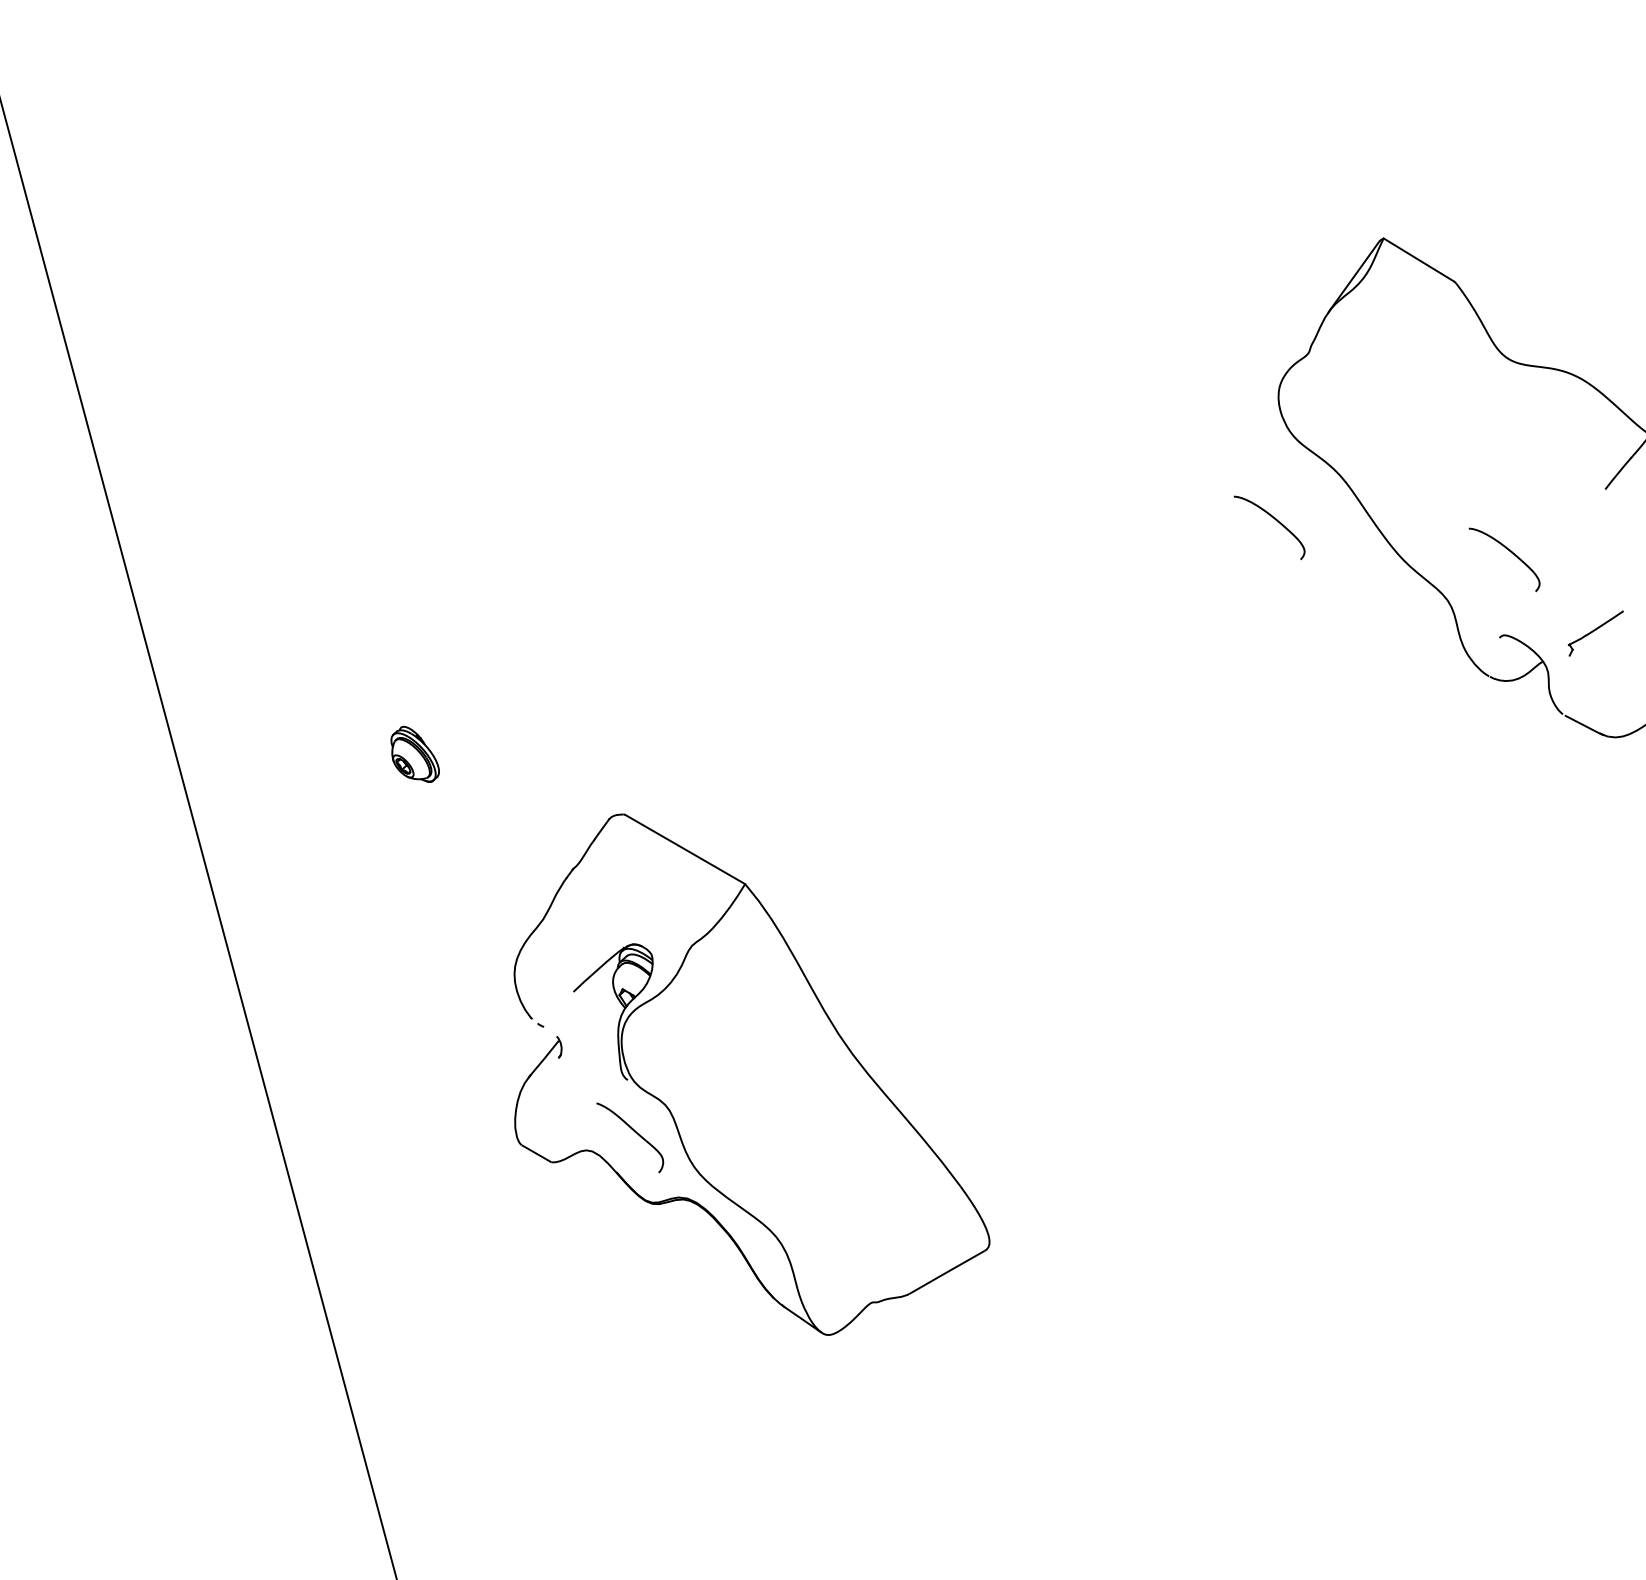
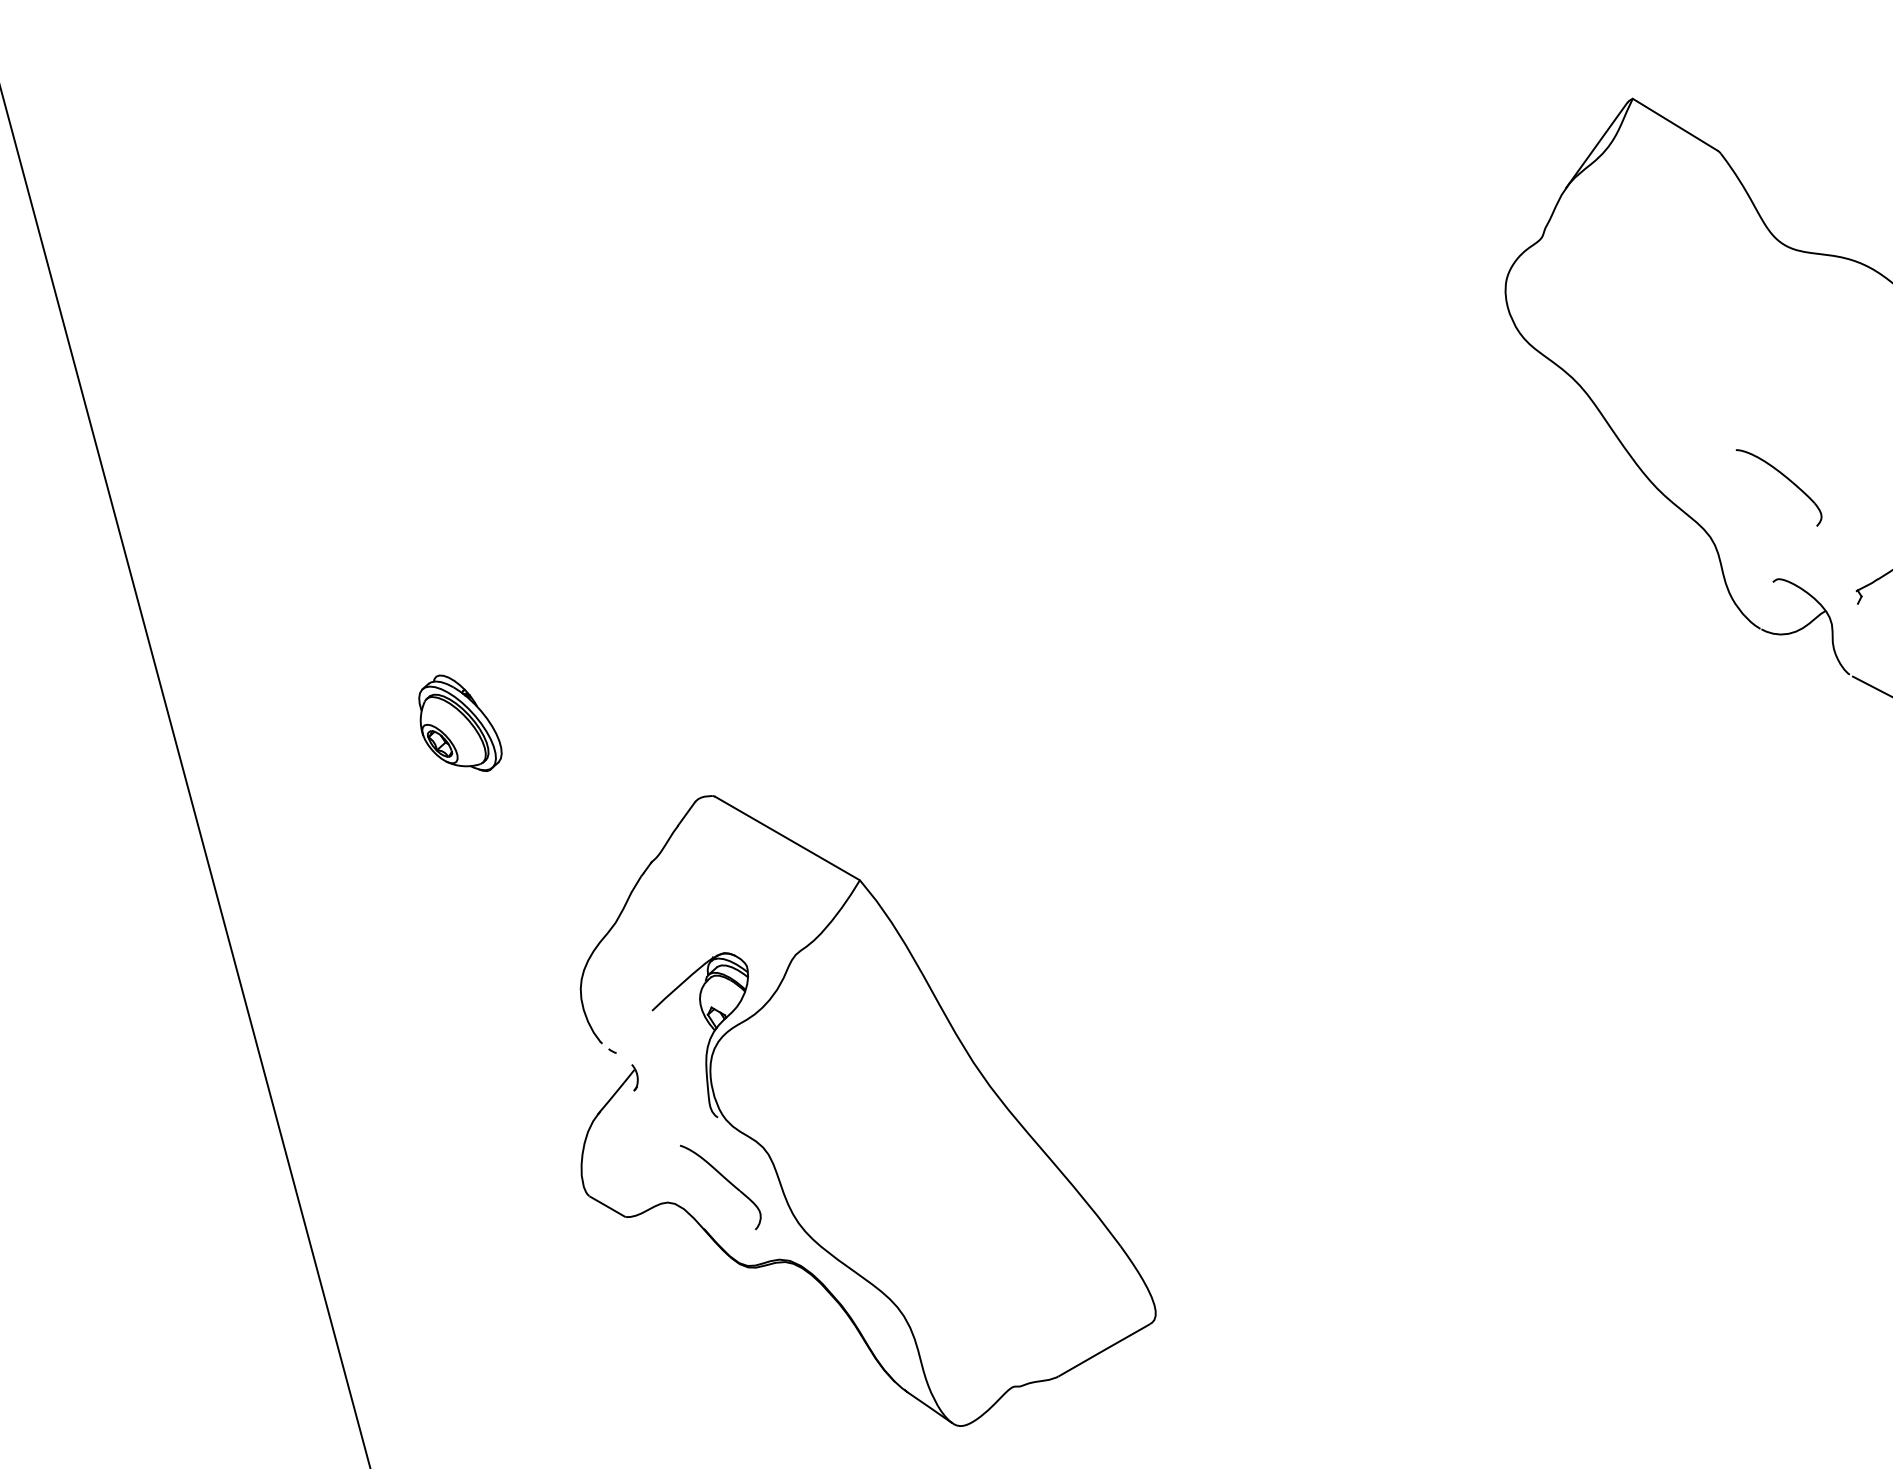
part: (1275, 520) -> (1501, 440), removed
part: (415, 754) -> (460, 723), size x1.43

